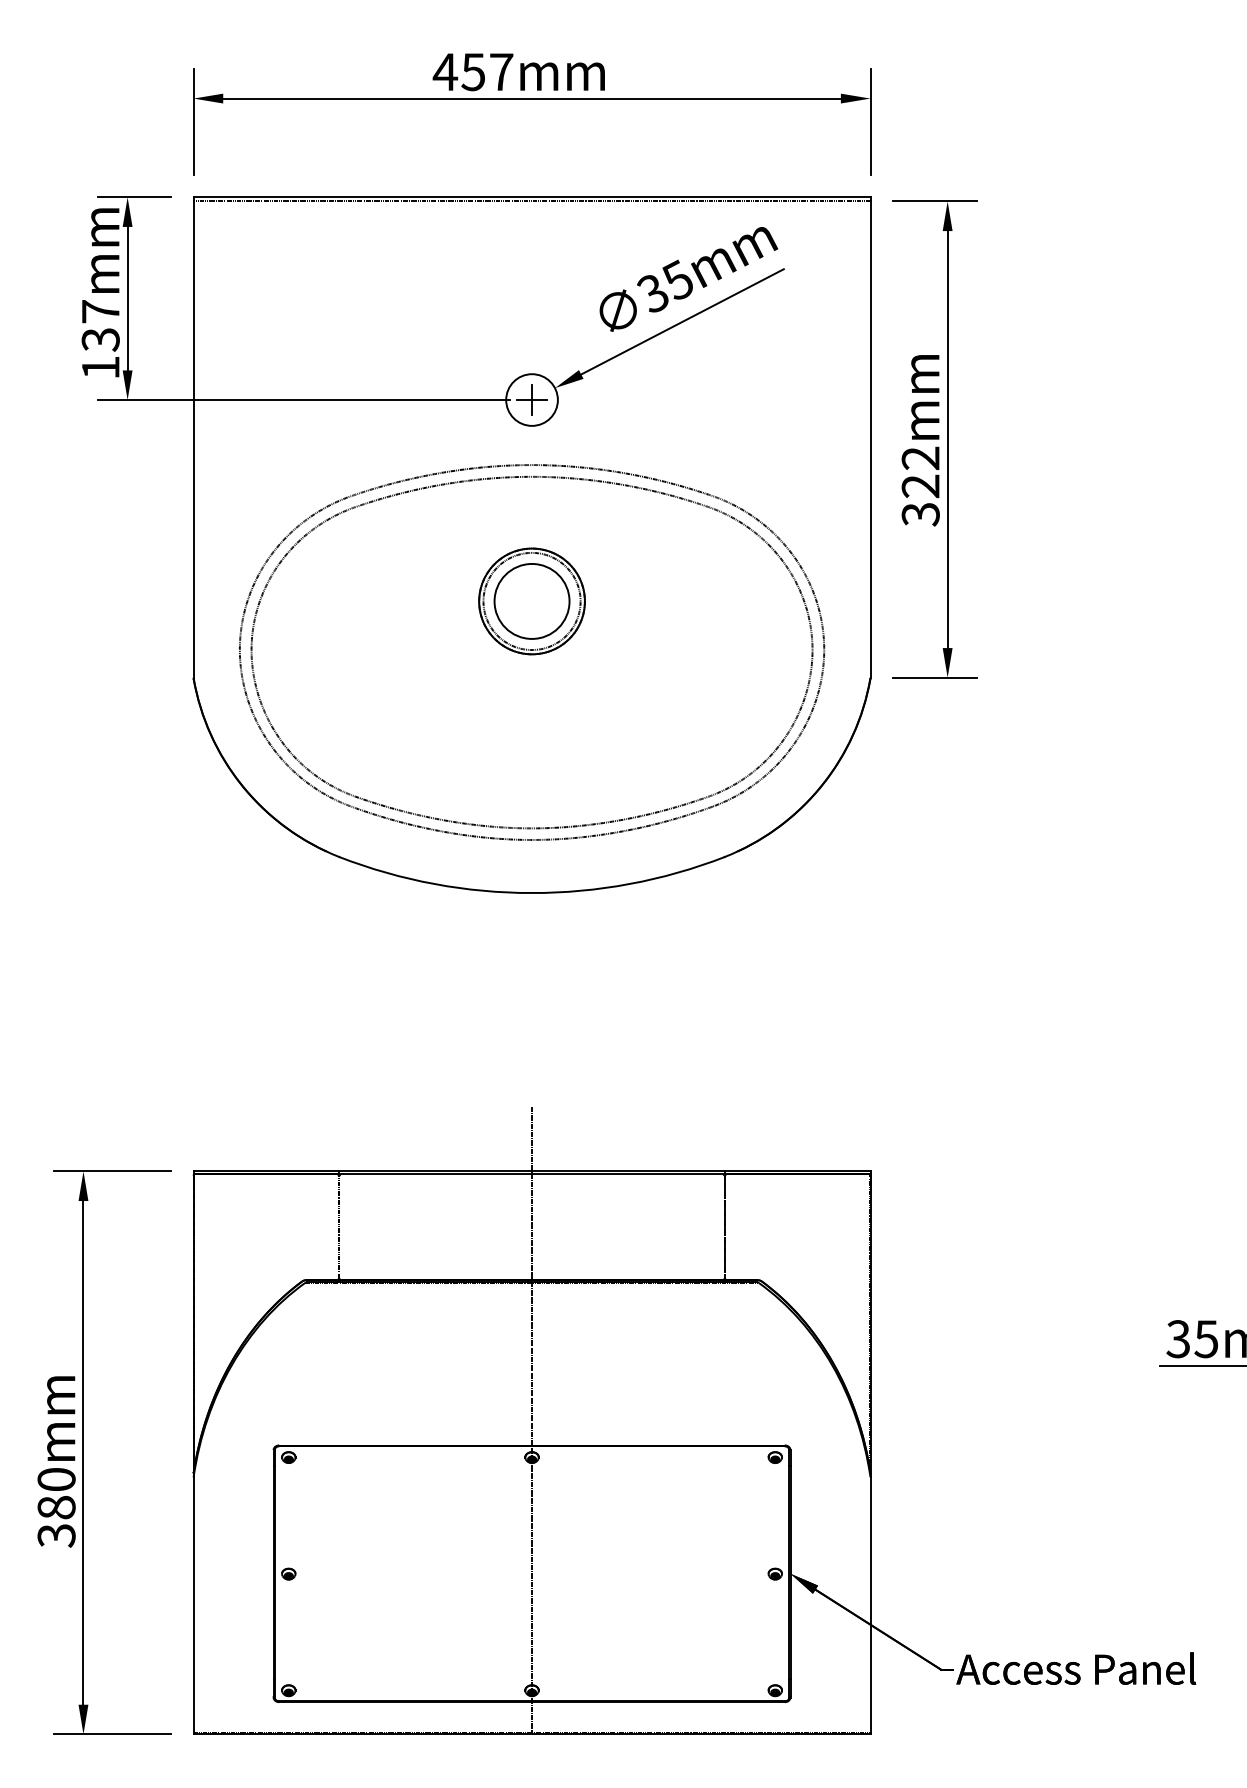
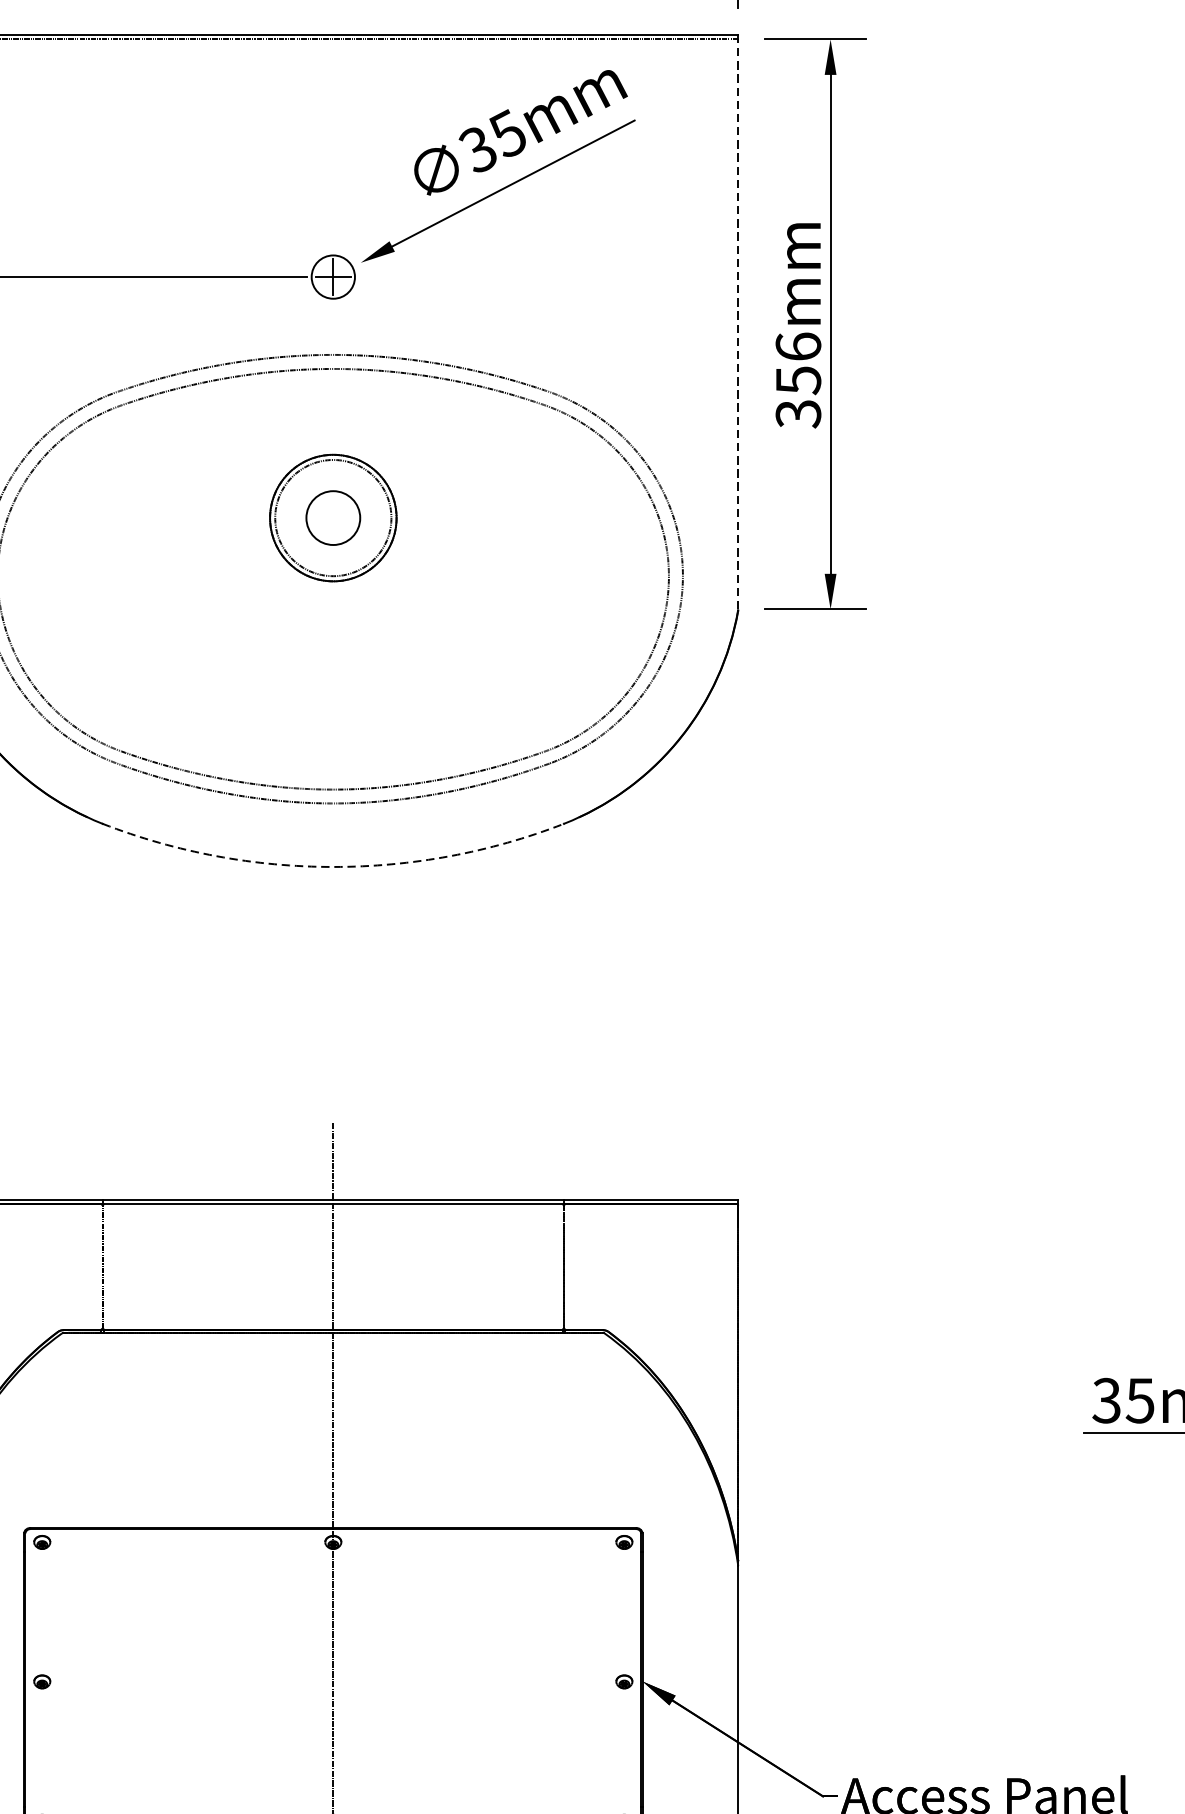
circle: (531, 399) -> (332, 276), size x0.7
line: (870, 439) -> (738, 324), solid -> dashed
text: (920, 472) -> (798, 363), 322mm -> 356mm
circle: (531, 600) -> (332, 516), size x0.6
arc: (532, 893) -> (333, 867), solid -> dashed

